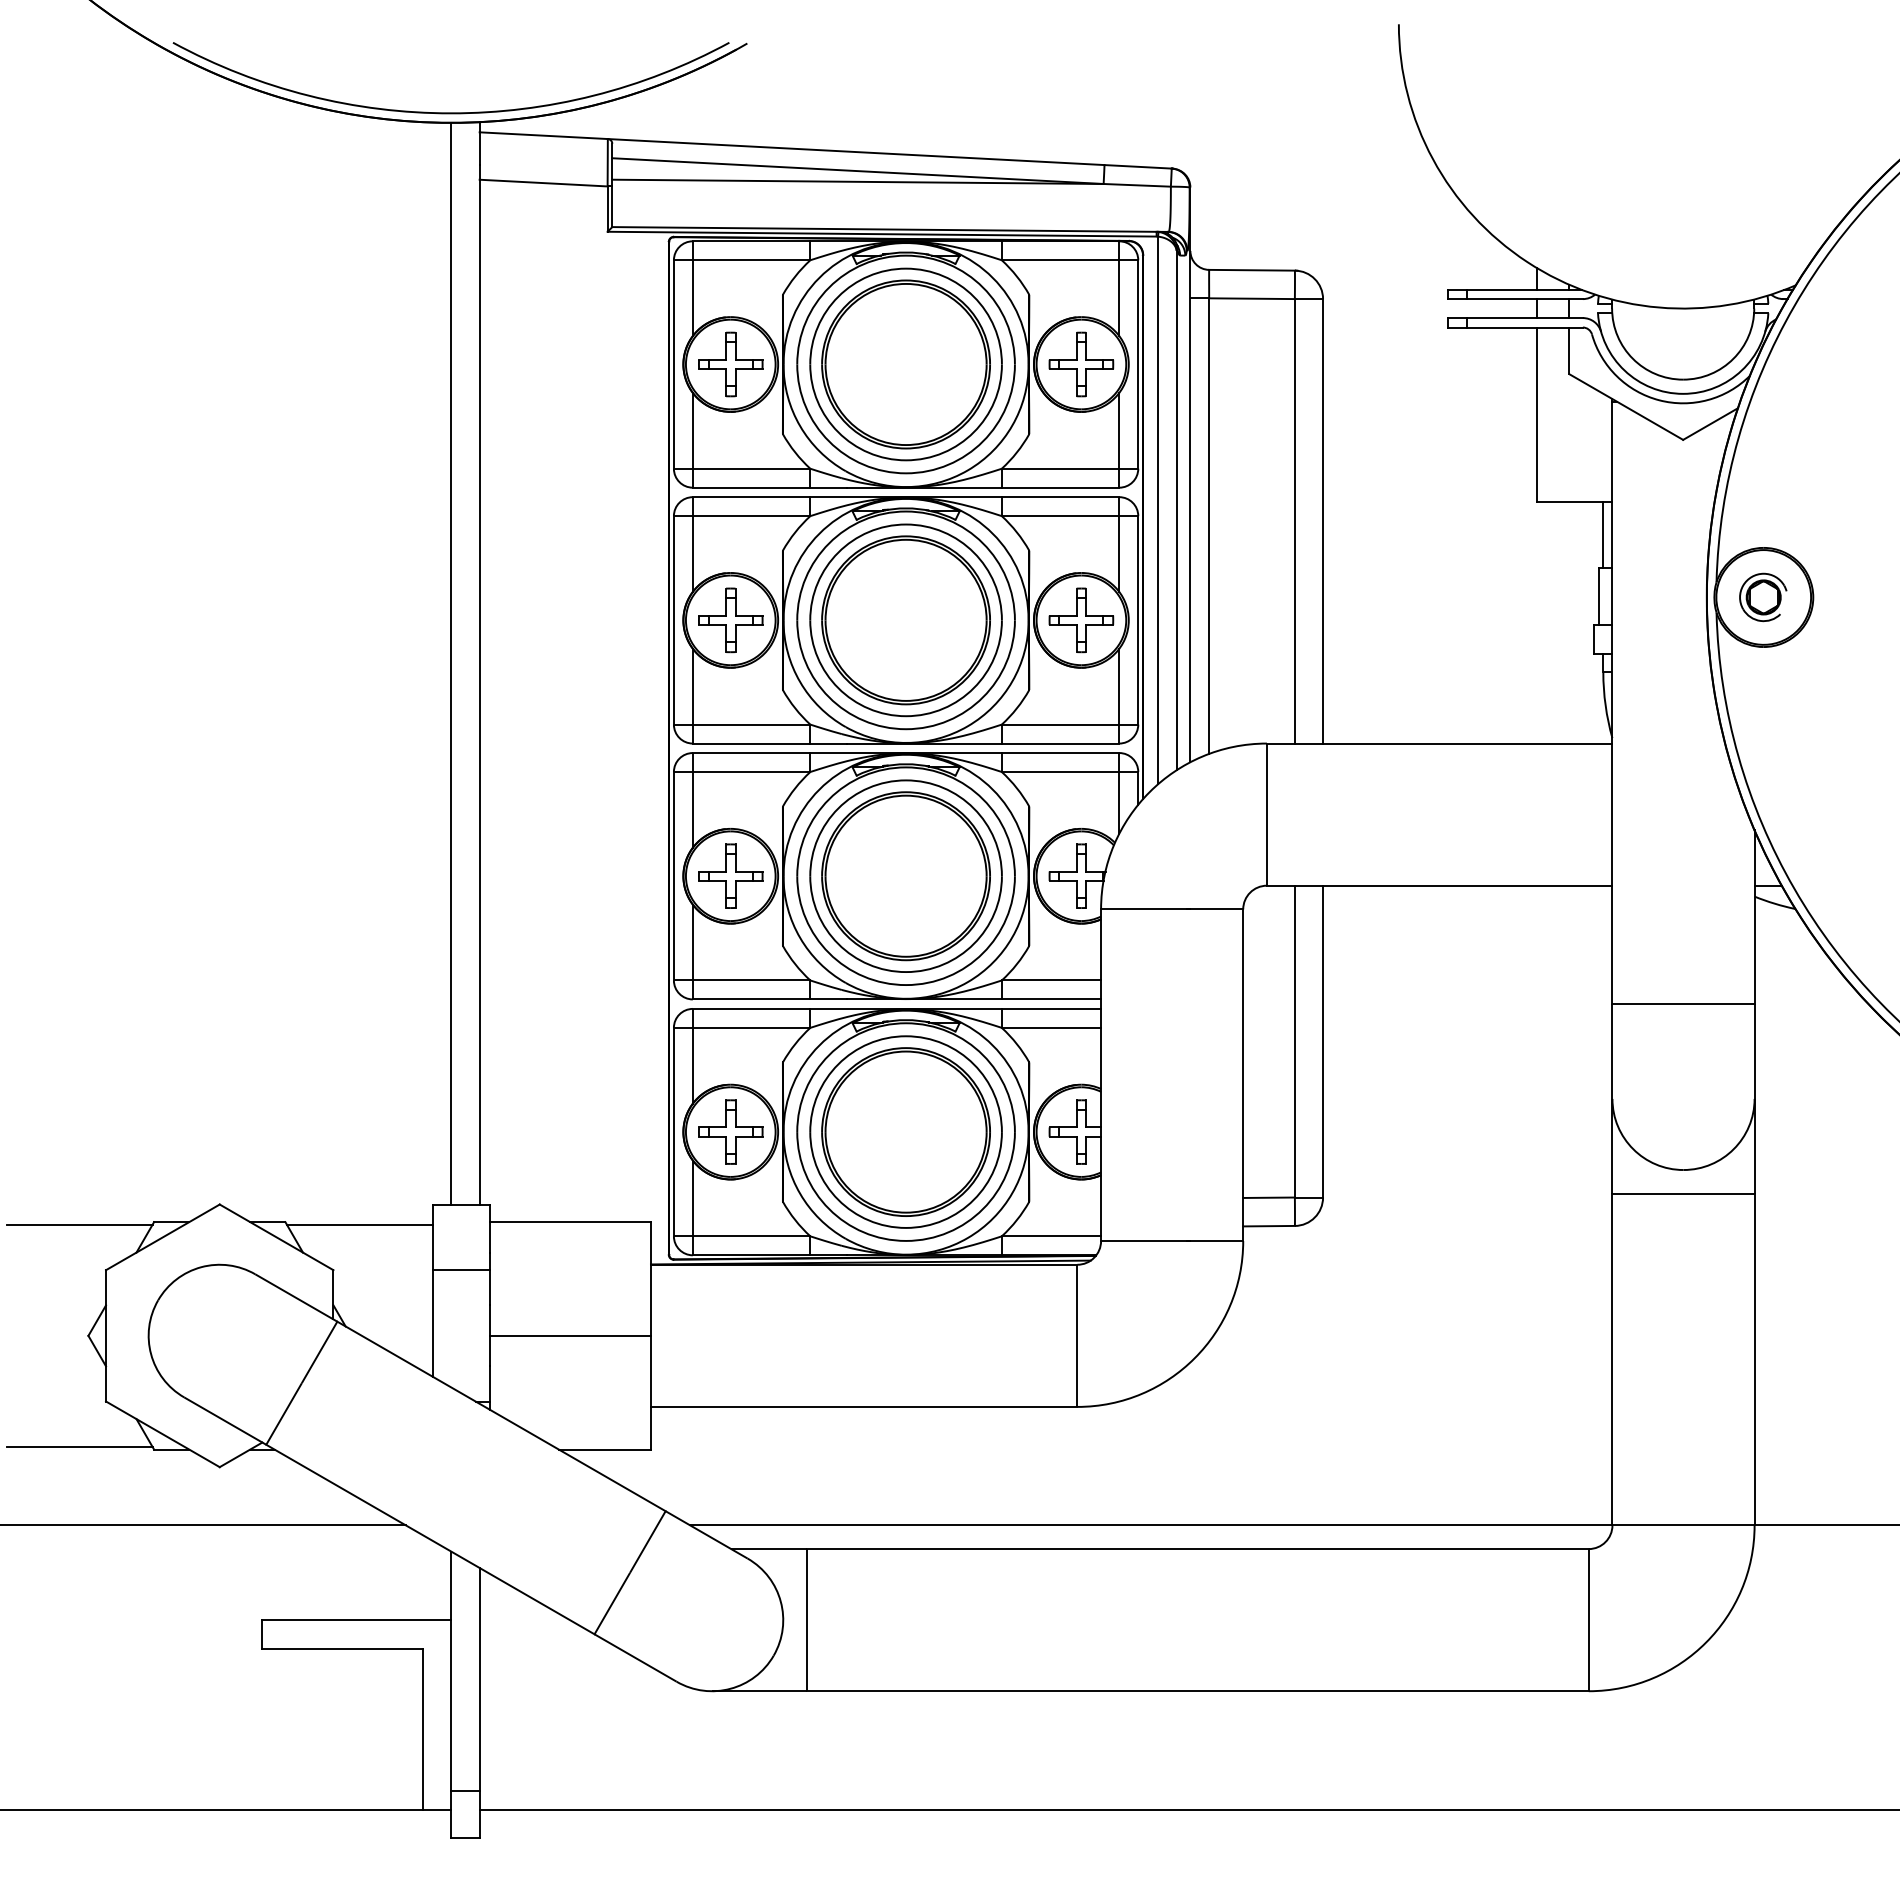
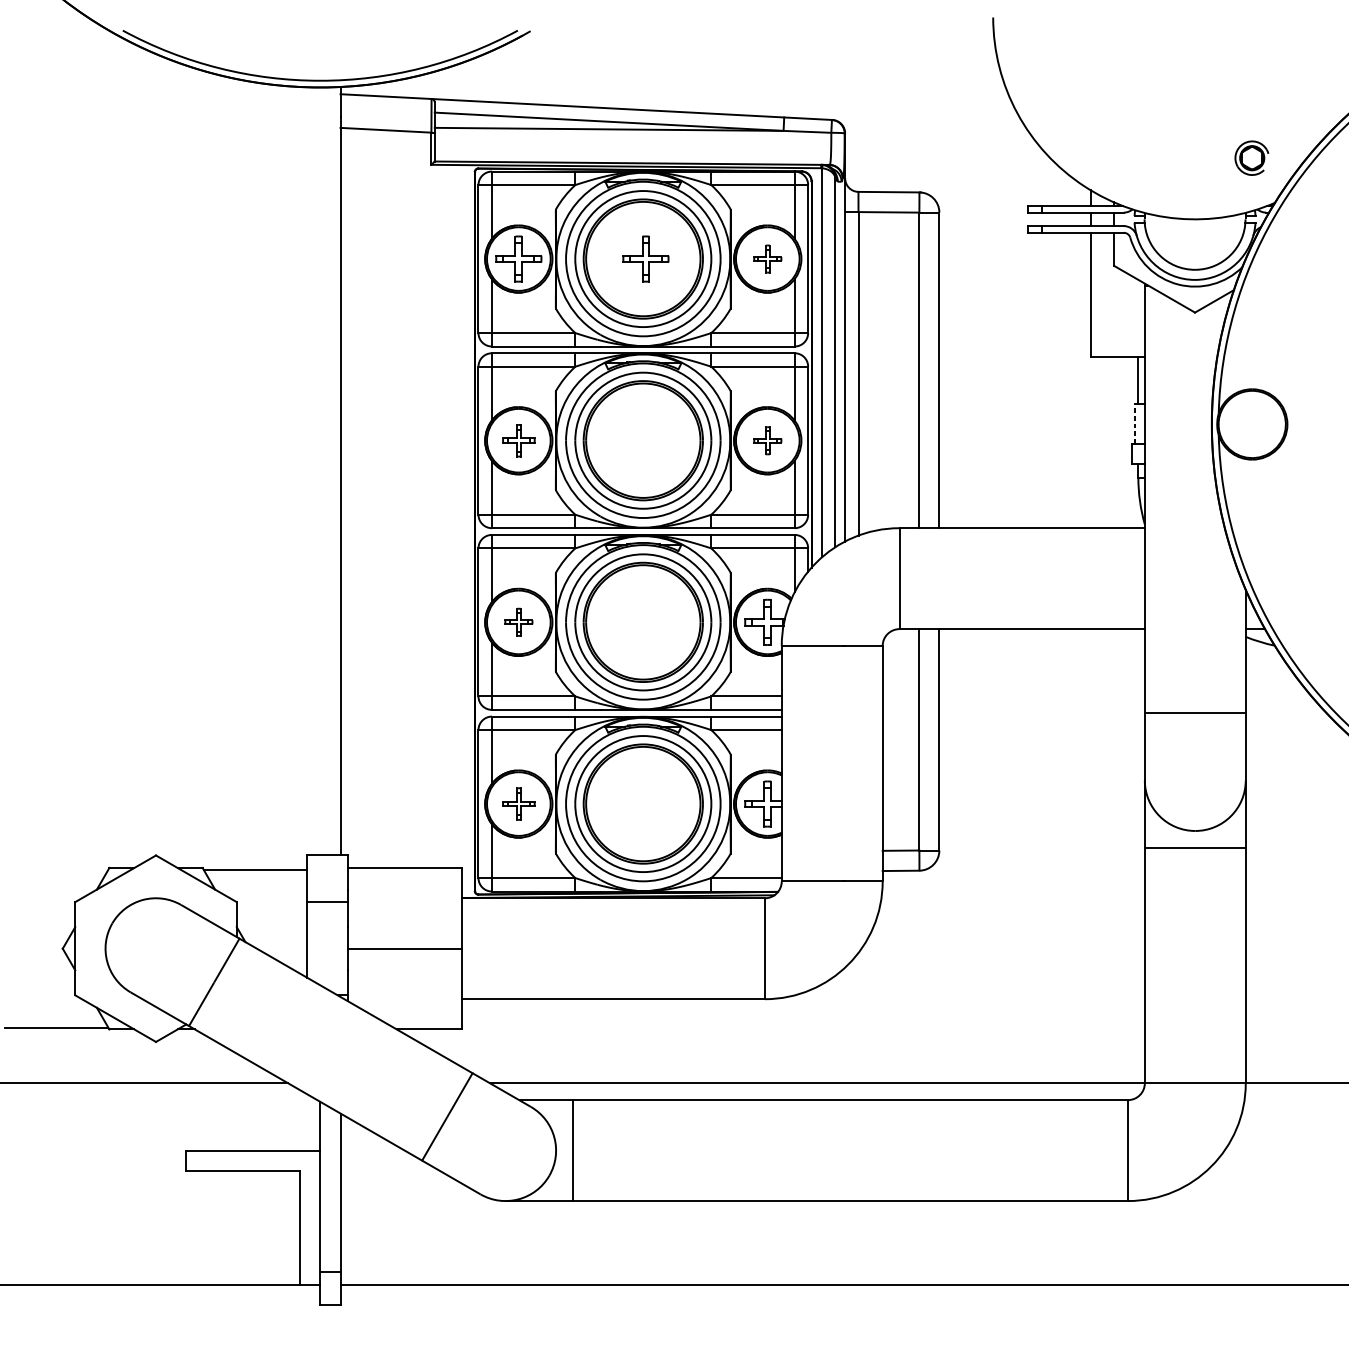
part: (909, 364) -> (645, 259), added
part: (1081, 364) -> (767, 259), size x0.6
line: (1598, 596) -> (1134, 423), solid -> dashed
part: (1763, 597) -> (1252, 158), moved
part: (730, 620) -> (518, 440), size x0.7
part: (1081, 620) -> (767, 440), size x0.6
line: (451, 663) -> (320, 471), removed
part: (730, 875) -> (518, 621), size x0.6
part: (730, 1131) -> (518, 803), size x0.7
line: (79, 1224) -> (56, 869), removed

